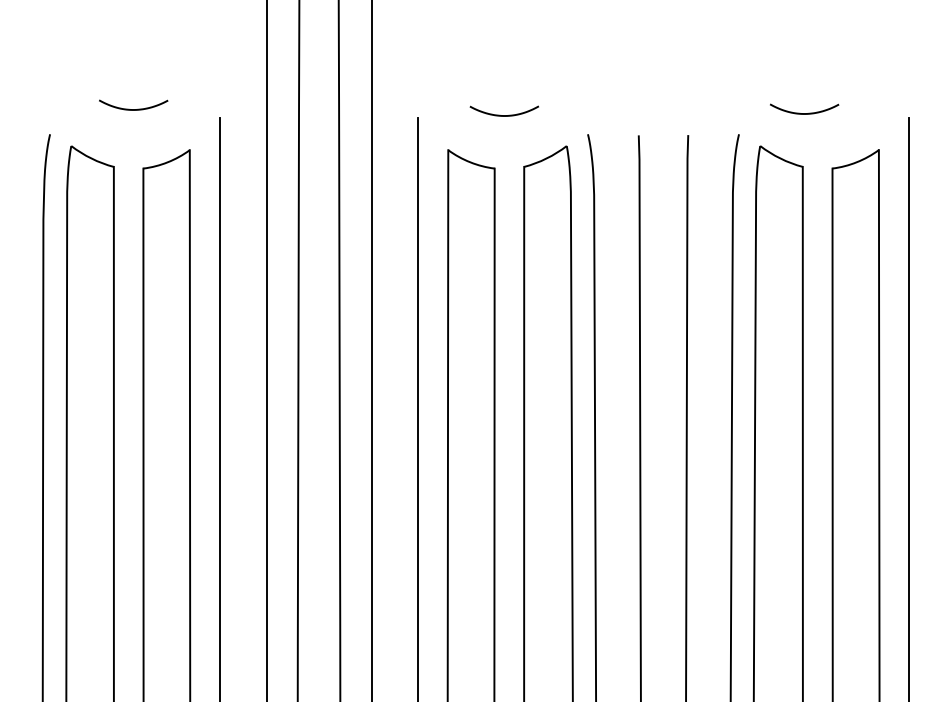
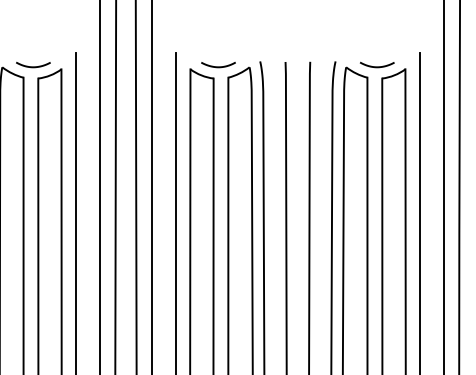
curve: (133, 108) -> (33, 66), moved
curve: (804, 112) -> (377, 66), moved
curve: (504, 114) -> (218, 66), moved

